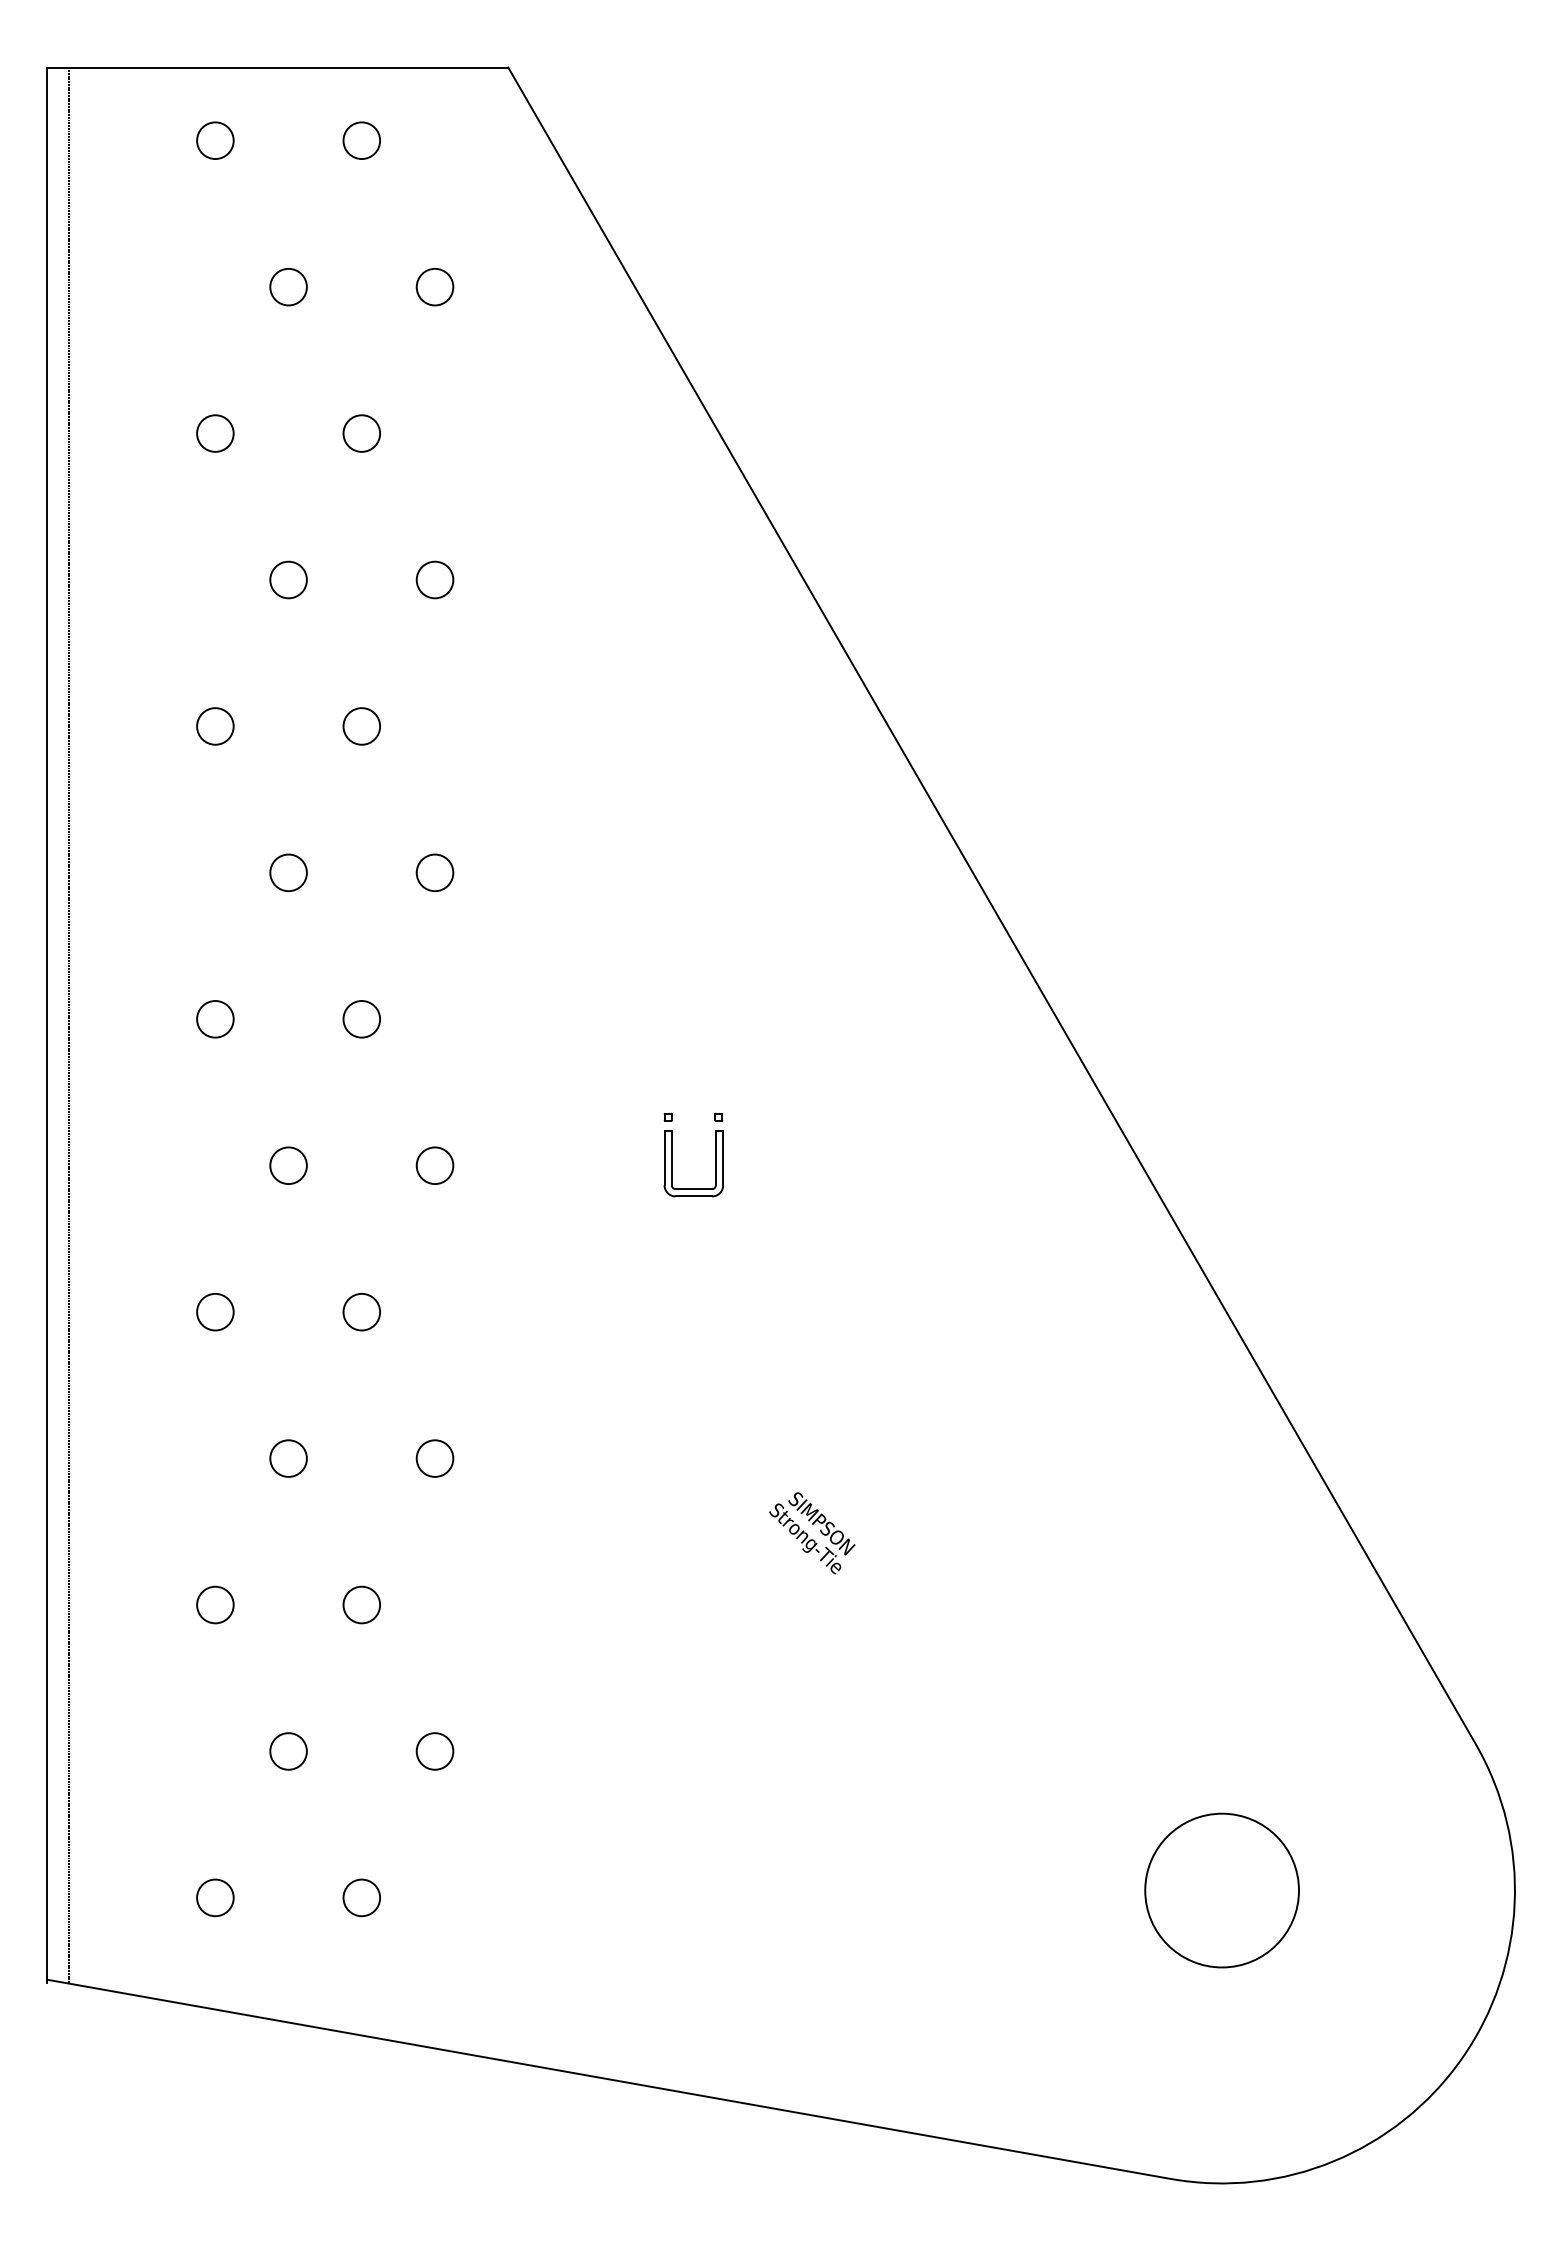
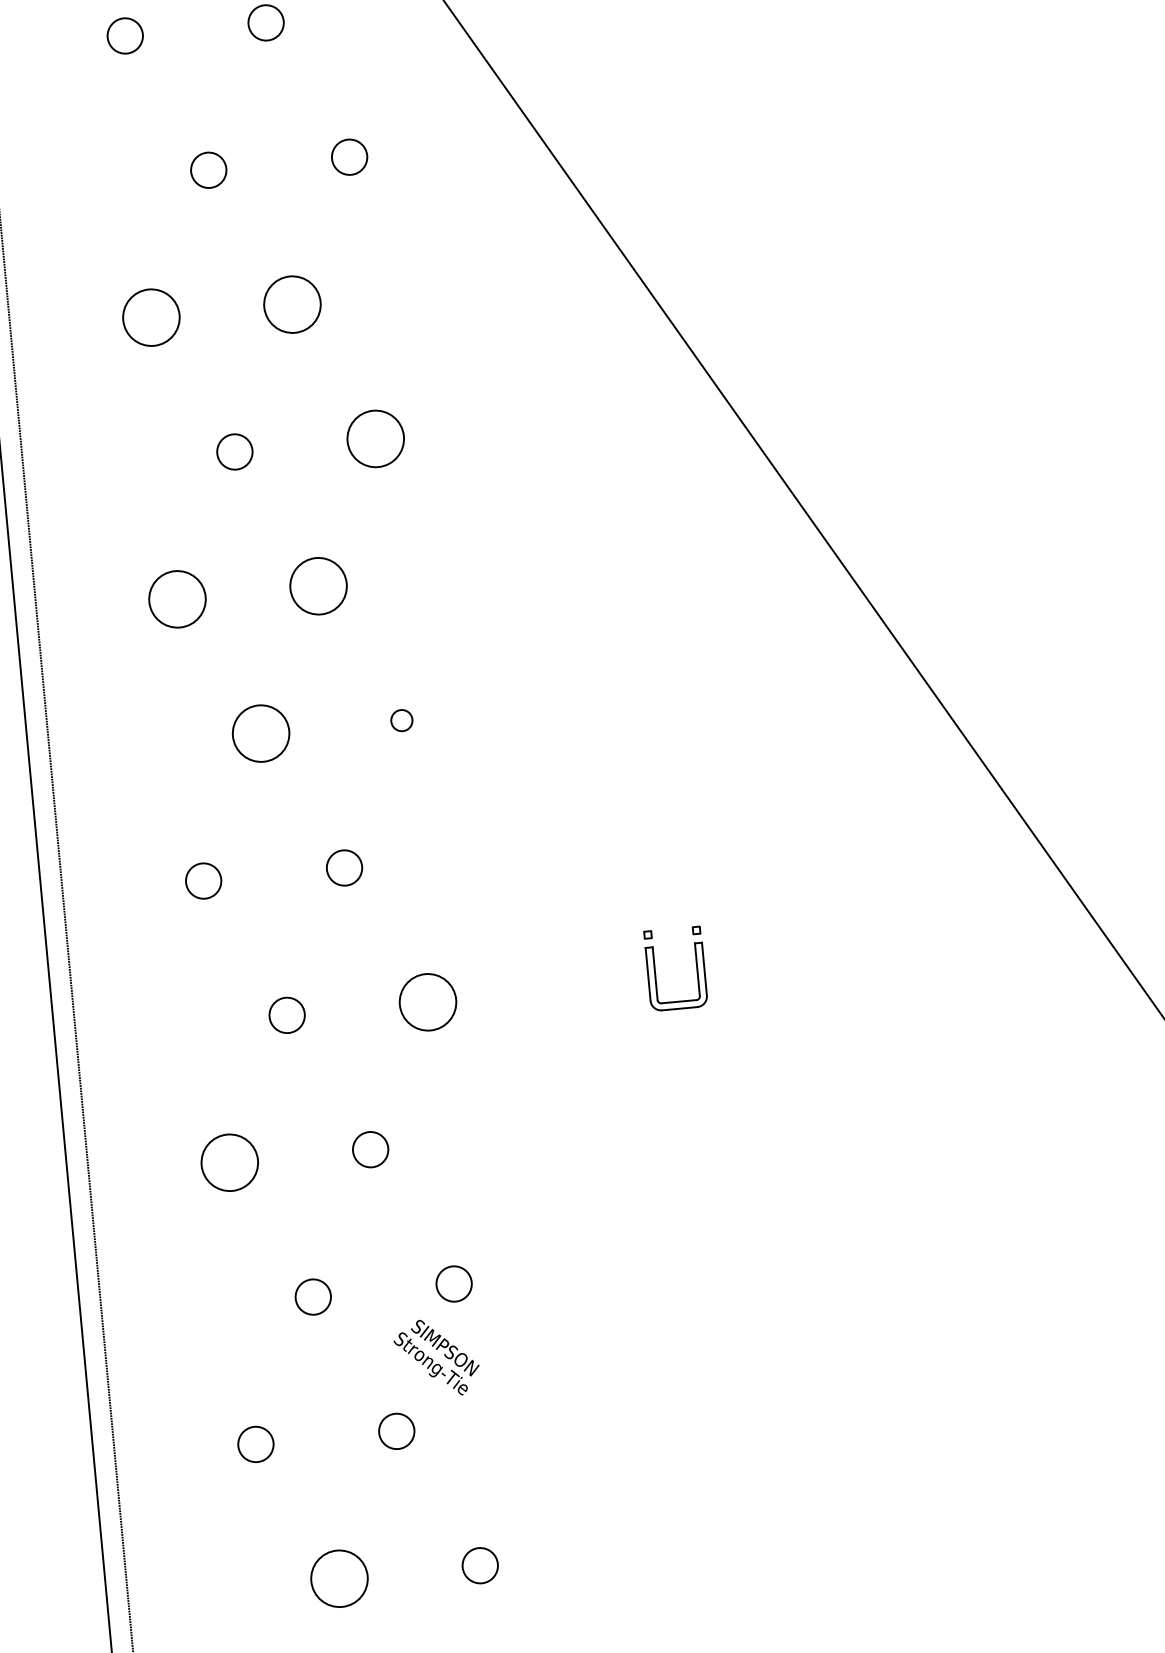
circle: (215, 433) -> (151, 317), size x1.6
circle: (361, 433) -> (291, 304), size x1.6
circle: (434, 579) -> (375, 438), size x1.6
circle: (215, 726) -> (177, 599), size x1.6
circle: (361, 726) -> (318, 586), size x1.6
circle: (288, 872) -> (260, 733), size x1.6
circle: (434, 872) -> (401, 720), size x0.6
circle: (434, 1165) -> (427, 1002), size x1.6
circle: (215, 1311) -> (229, 1162), size x1.6
text: (812, 1533) -> (437, 1358), moved
circle: (288, 1751) -> (339, 1578), size x1.6

